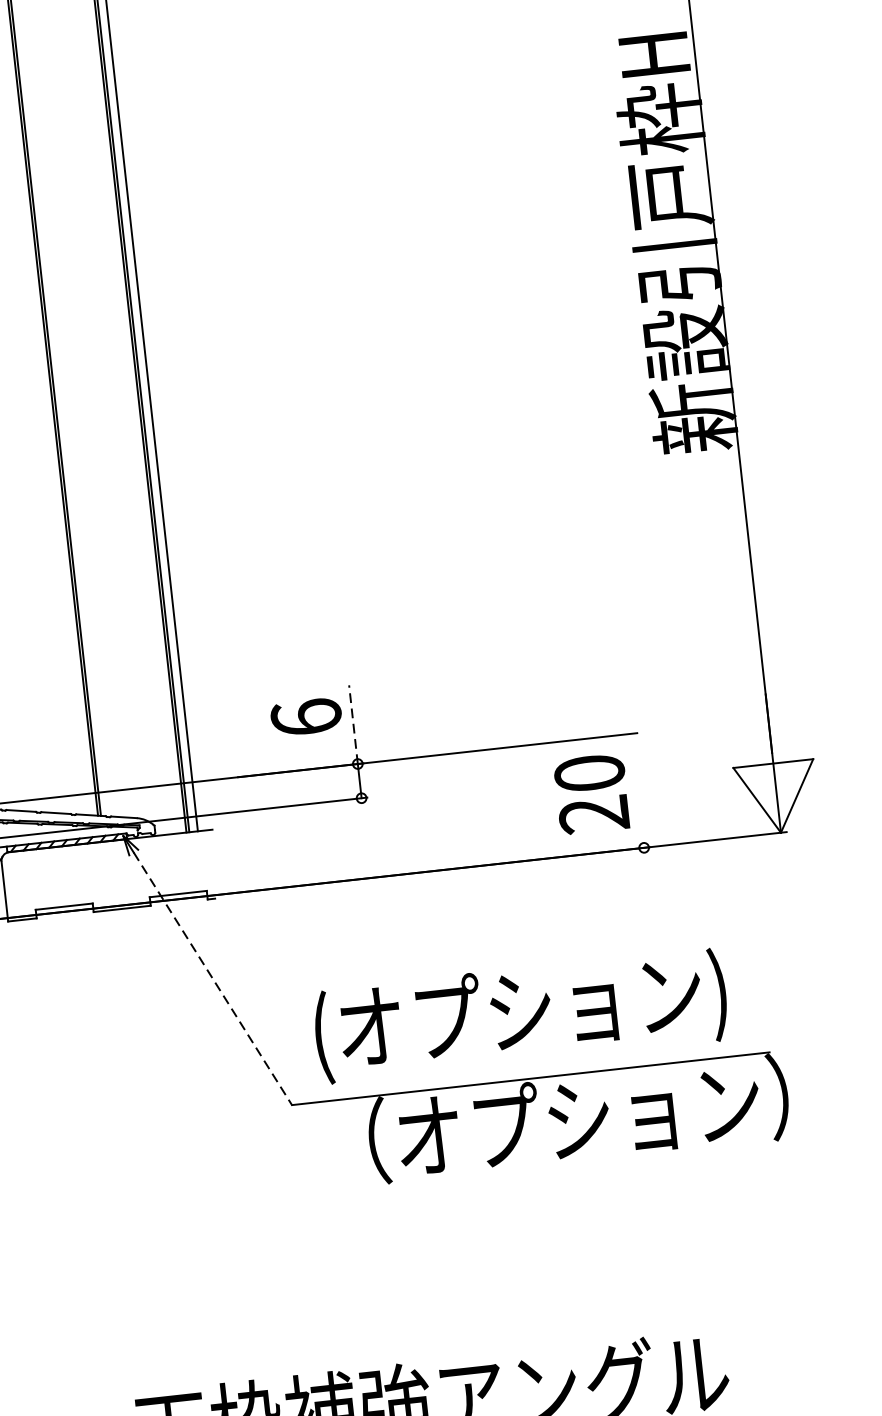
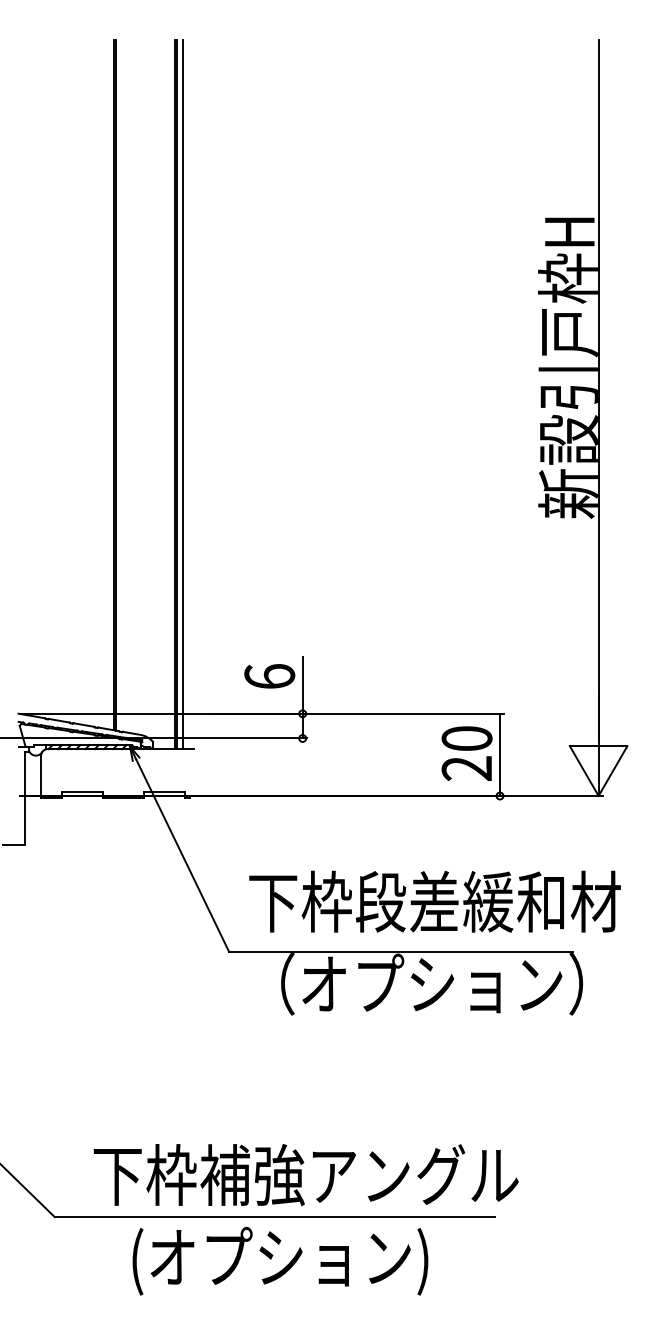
line: (353, 723) -> (302, 684), dashed -> solid
line: (637, 790) -> (499, 754), added
line: (212, 978) -> (182, 855), dashed -> solid
text: (570, 1009) -> (434, 905), (オプション) -> 下枠段差緩和材

